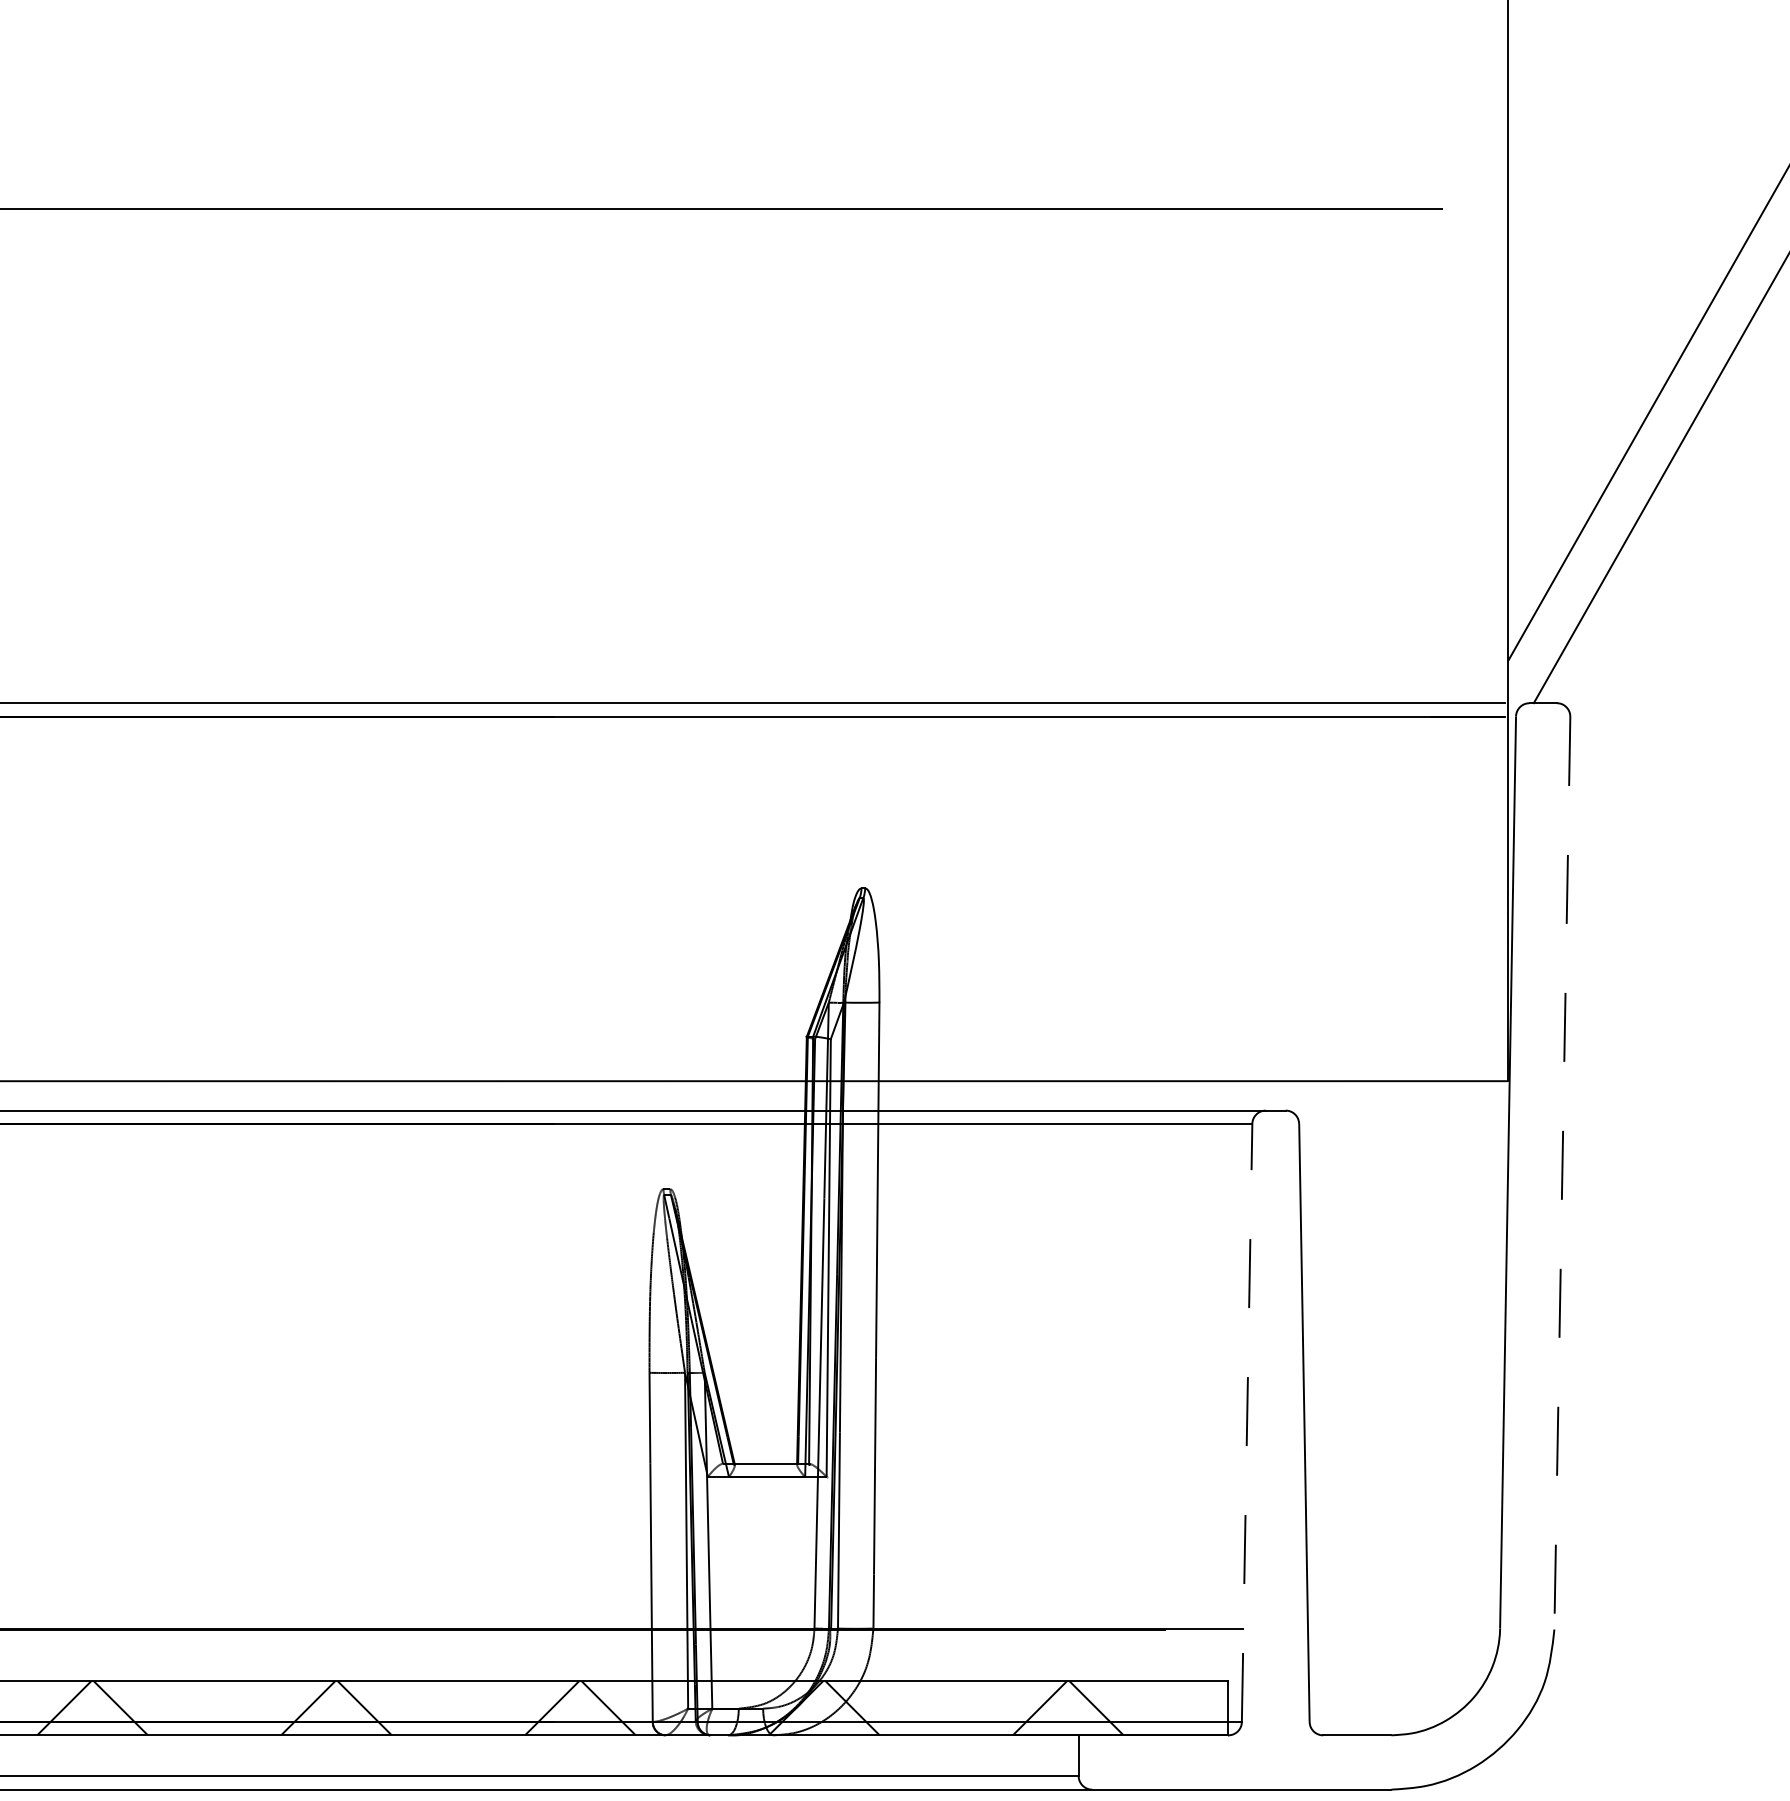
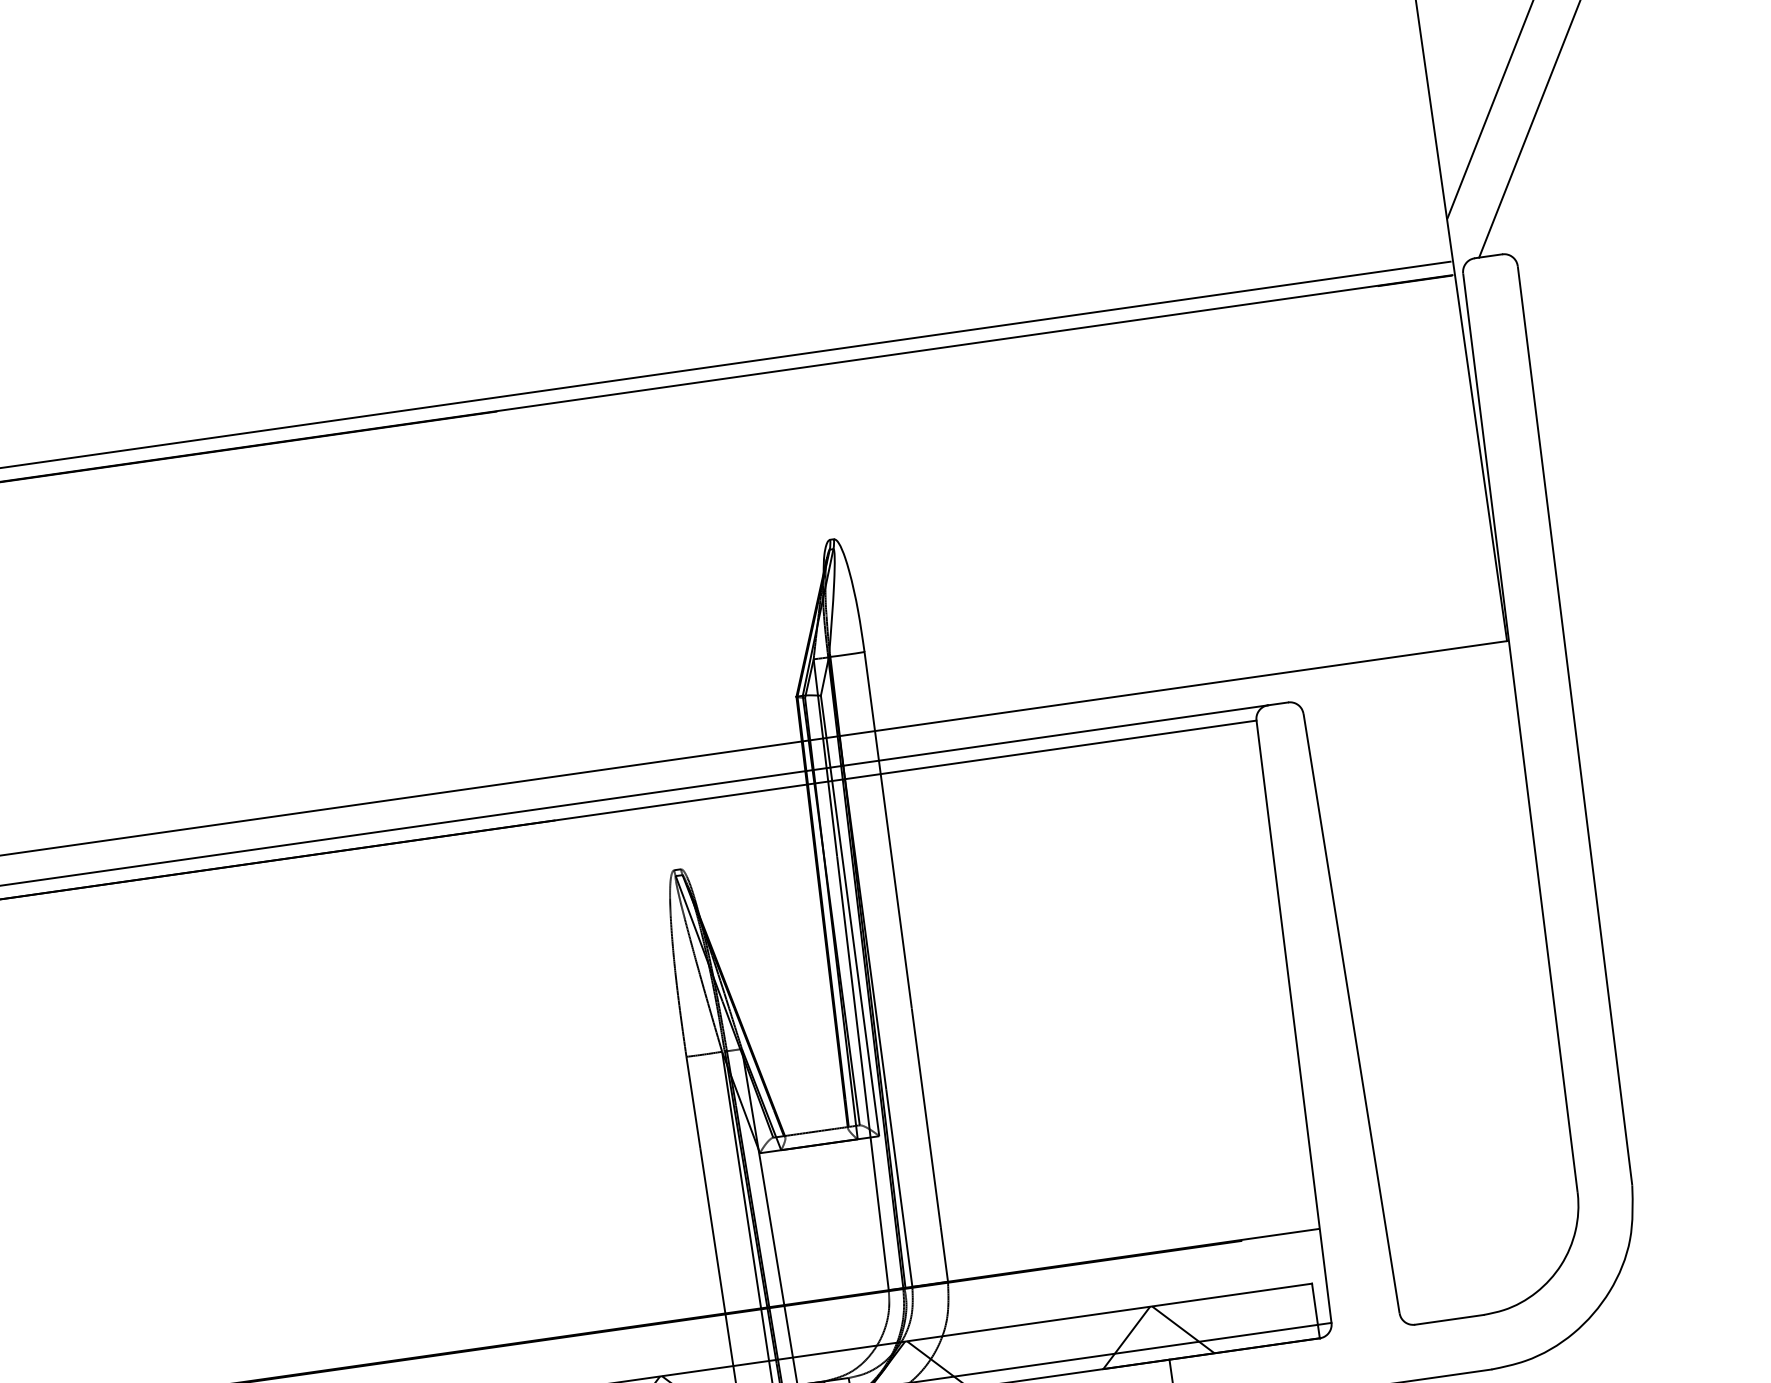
line: (1562, 1174) -> (1575, 727), dashed -> solid
line: (1247, 1423) -> (1294, 1022), dashed -> solid

